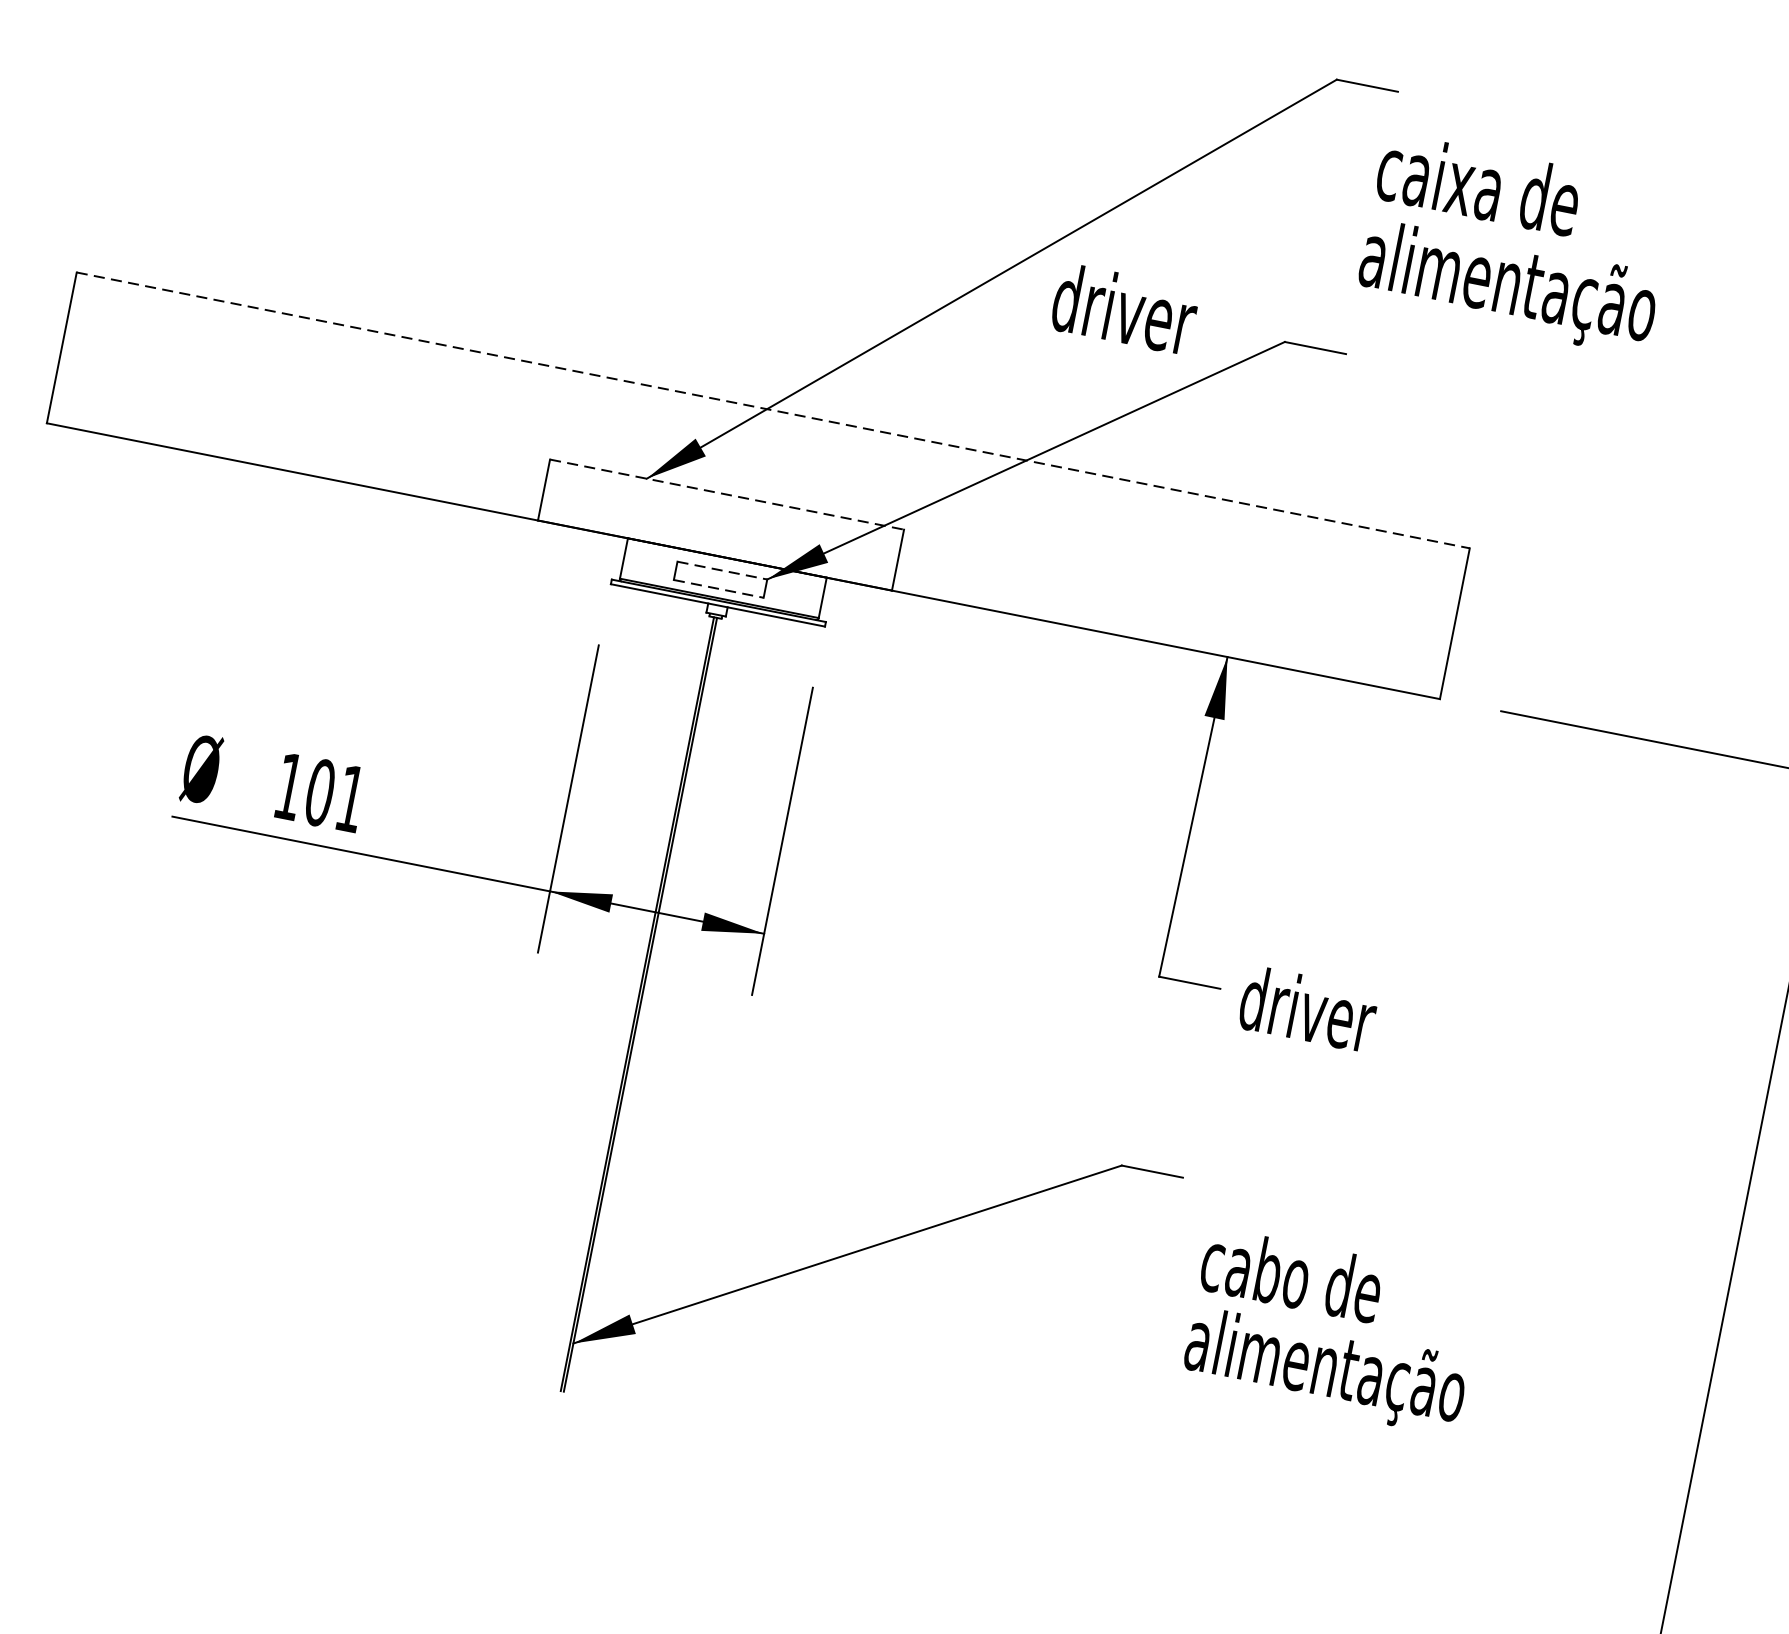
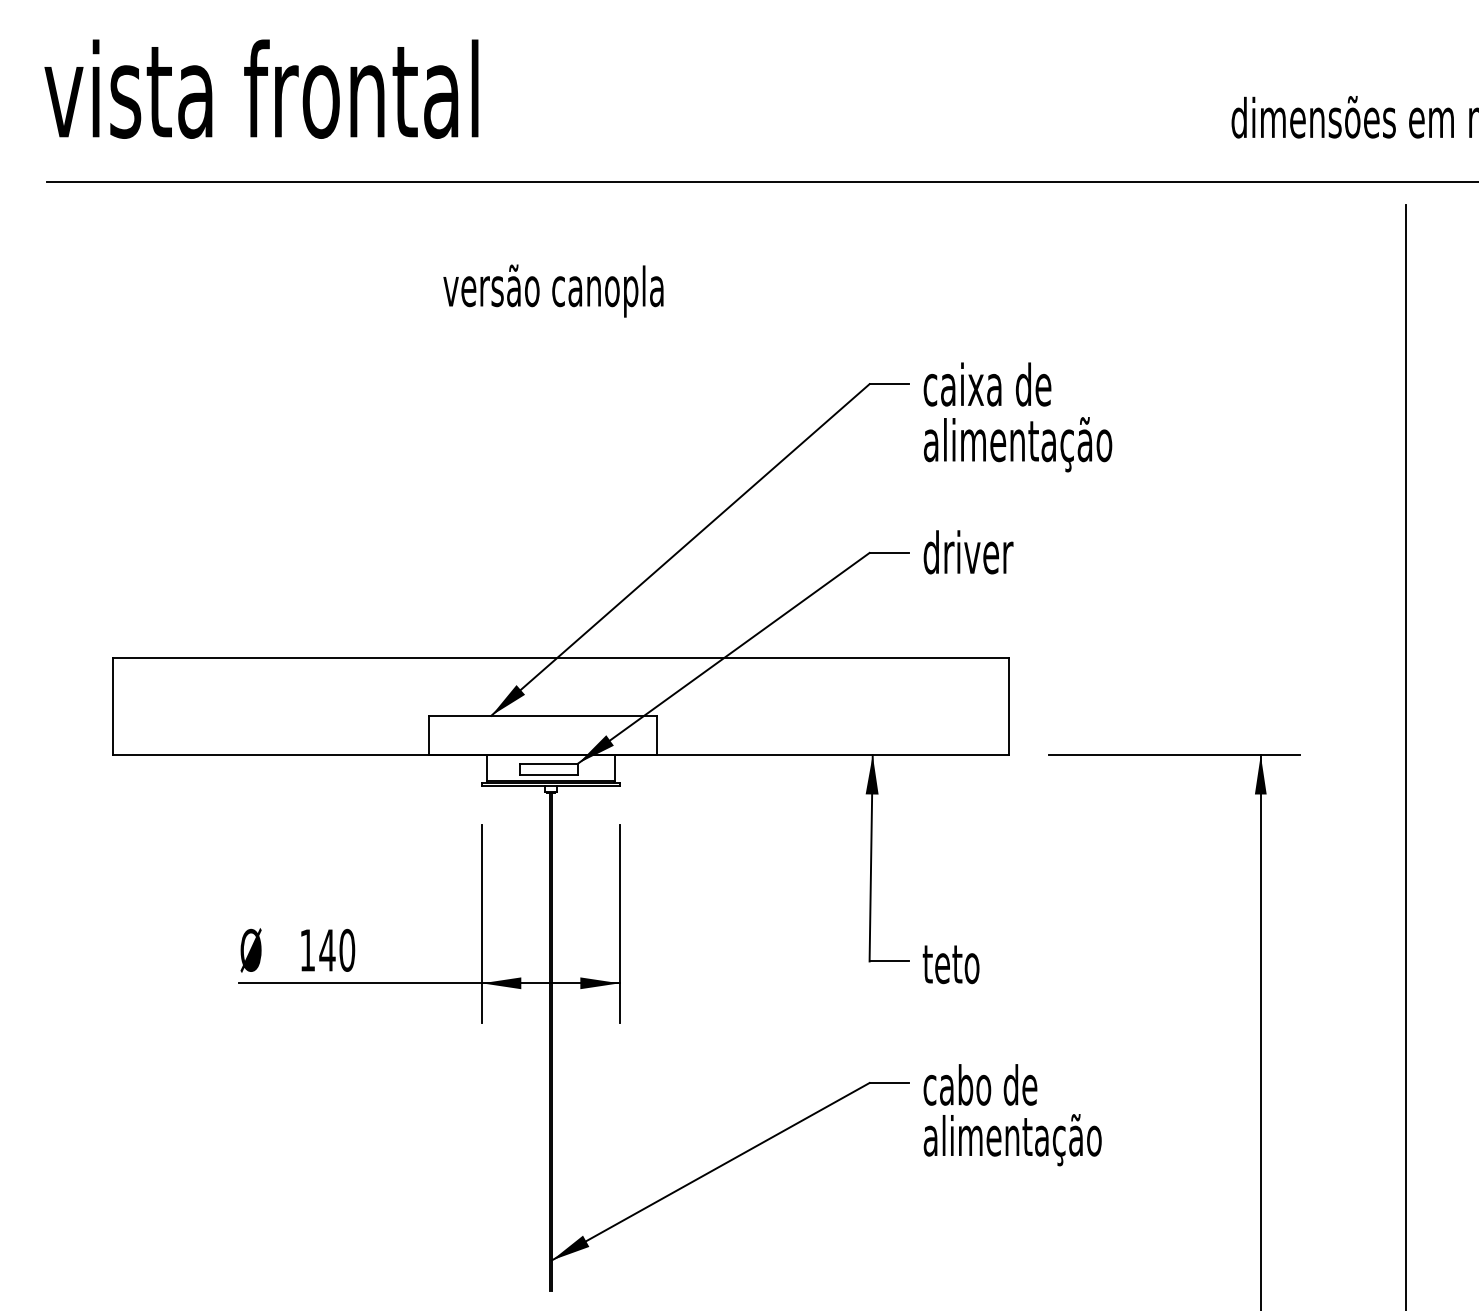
text: (1515, 244) -> (1017, 417), moved
text: (1124, 309) -> (968, 552), moved
line: (773, 411) -> (561, 658), dashed -> solid
line: (726, 493) -> (542, 715), dashed -> solid
line: (722, 570) -> (549, 763), dashed -> solid
line: (719, 589) -> (549, 775), dashed -> solid
text: (336, 794) -> (337, 949), 101 -> 140
text: (1307, 1009) -> (965, 963), driver -> teto
text: (1332, 1332) -> (1012, 1115), moved

